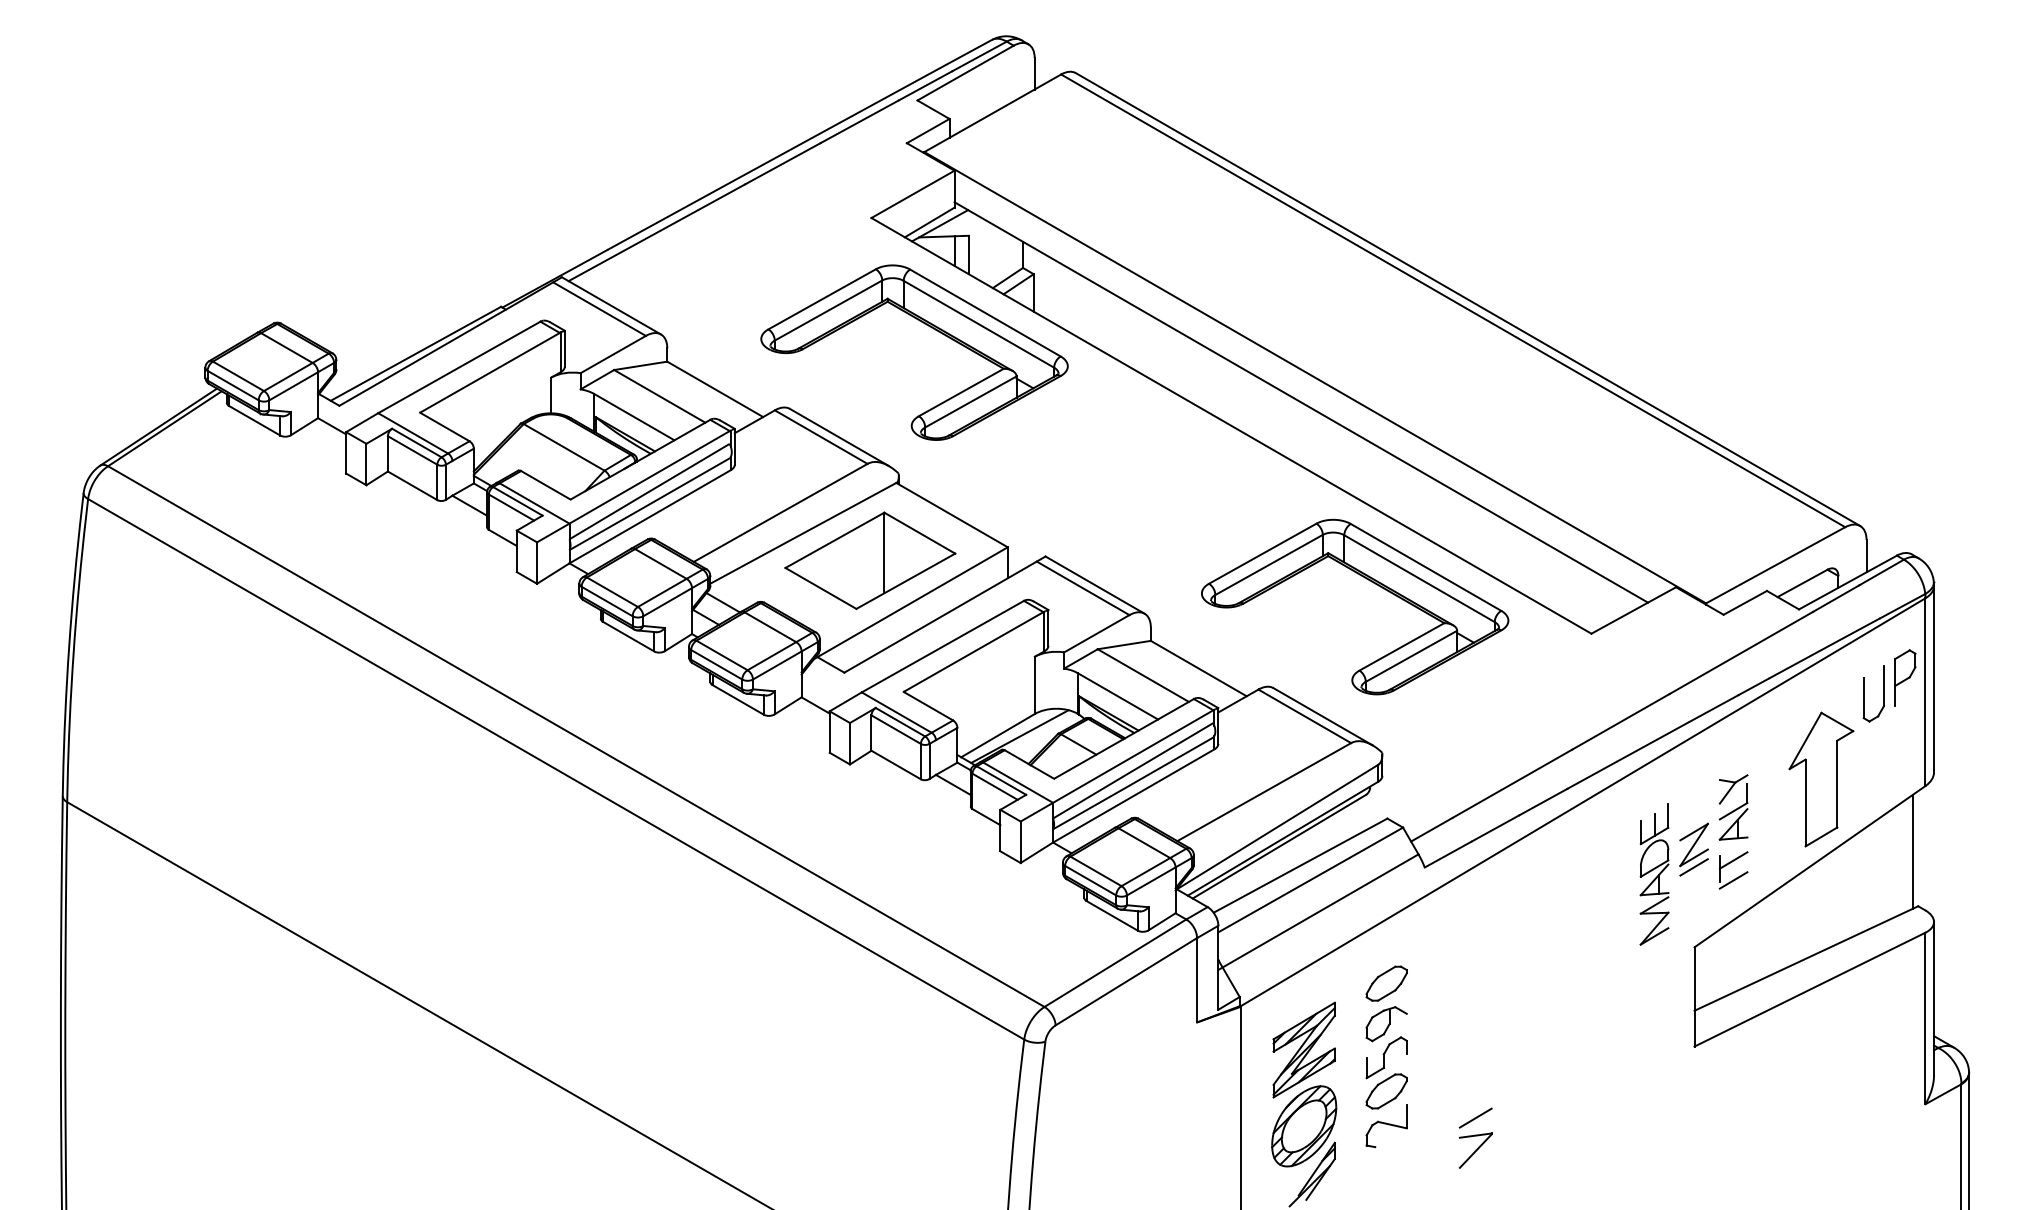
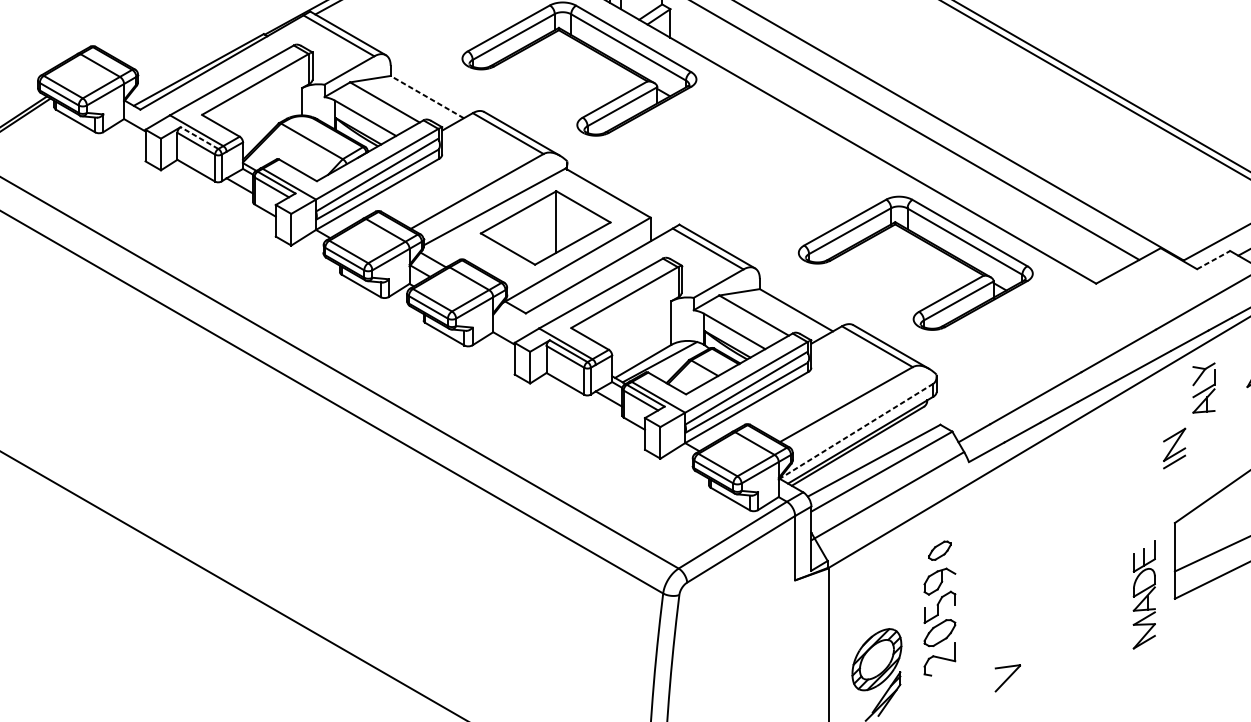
line: (714, 389) -> (426, 97), solid -> dashed
line: (416, 443) -> (199, 138), solid -> dashed
line: (1745, 602) -> (1213, 259), solid -> dashed
part: (1733, 807) -> (1203, 388), moved
line: (1277, 827) -> (856, 431), solid -> dashed
part: (1729, 864) -> (1201, 459), removed
part: (1654, 874) -> (1144, 594), moved
part: (1386, 983) -> (939, 550), size x0.7
part: (1303, 1049) -> (876, 601), removed
line: (1475, 1117) -> (1007, 652), removed

